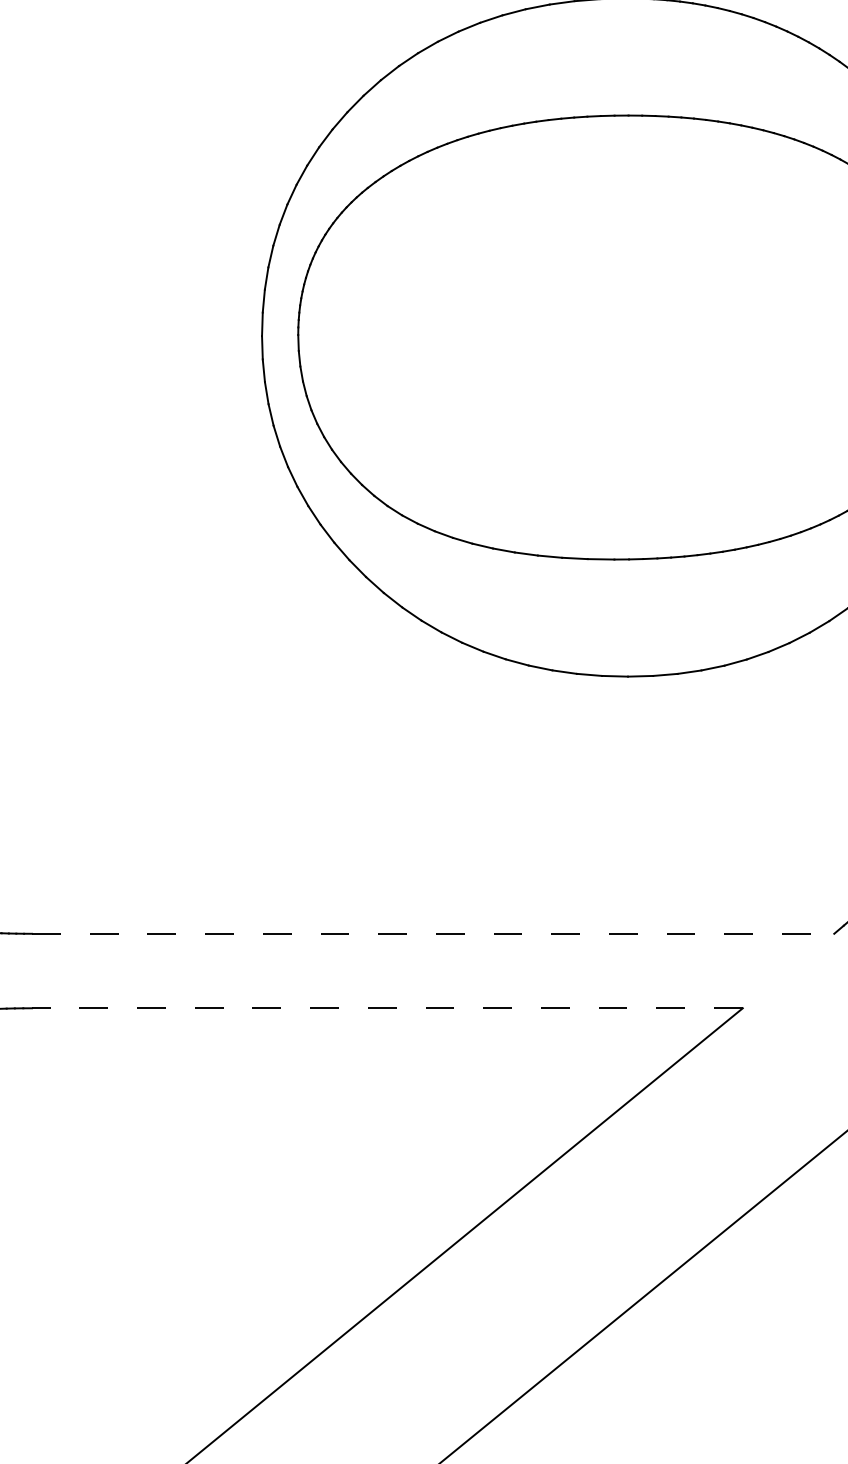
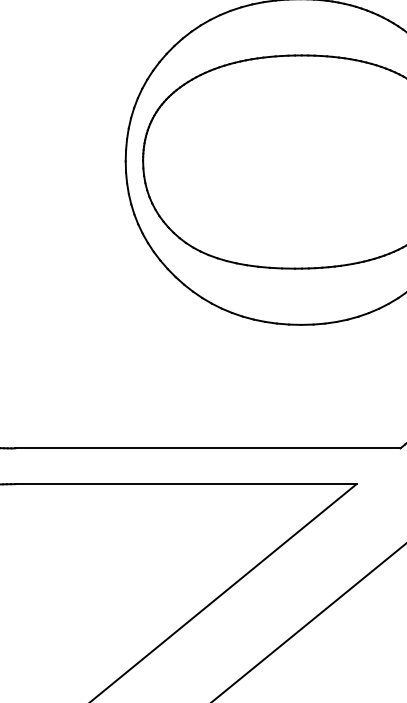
line: (432, 933) -> (207, 448), dashed -> solid
line: (386, 1008) -> (185, 484), dashed -> solid

